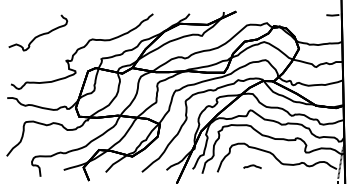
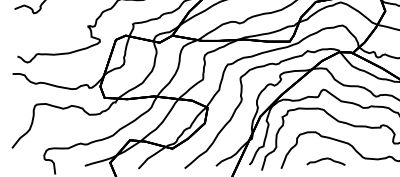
part: (252, 166) -> (325, 161), size x1.67

